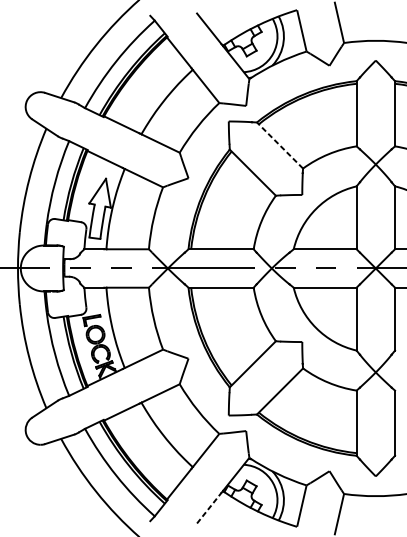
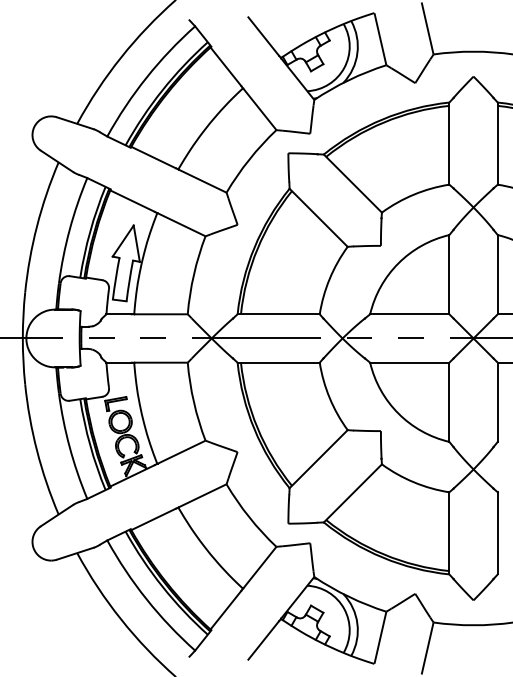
line: (279, 145) -> (352, 183), dashed -> solid
line: (209, 508) -> (263, 640), dashed -> solid

